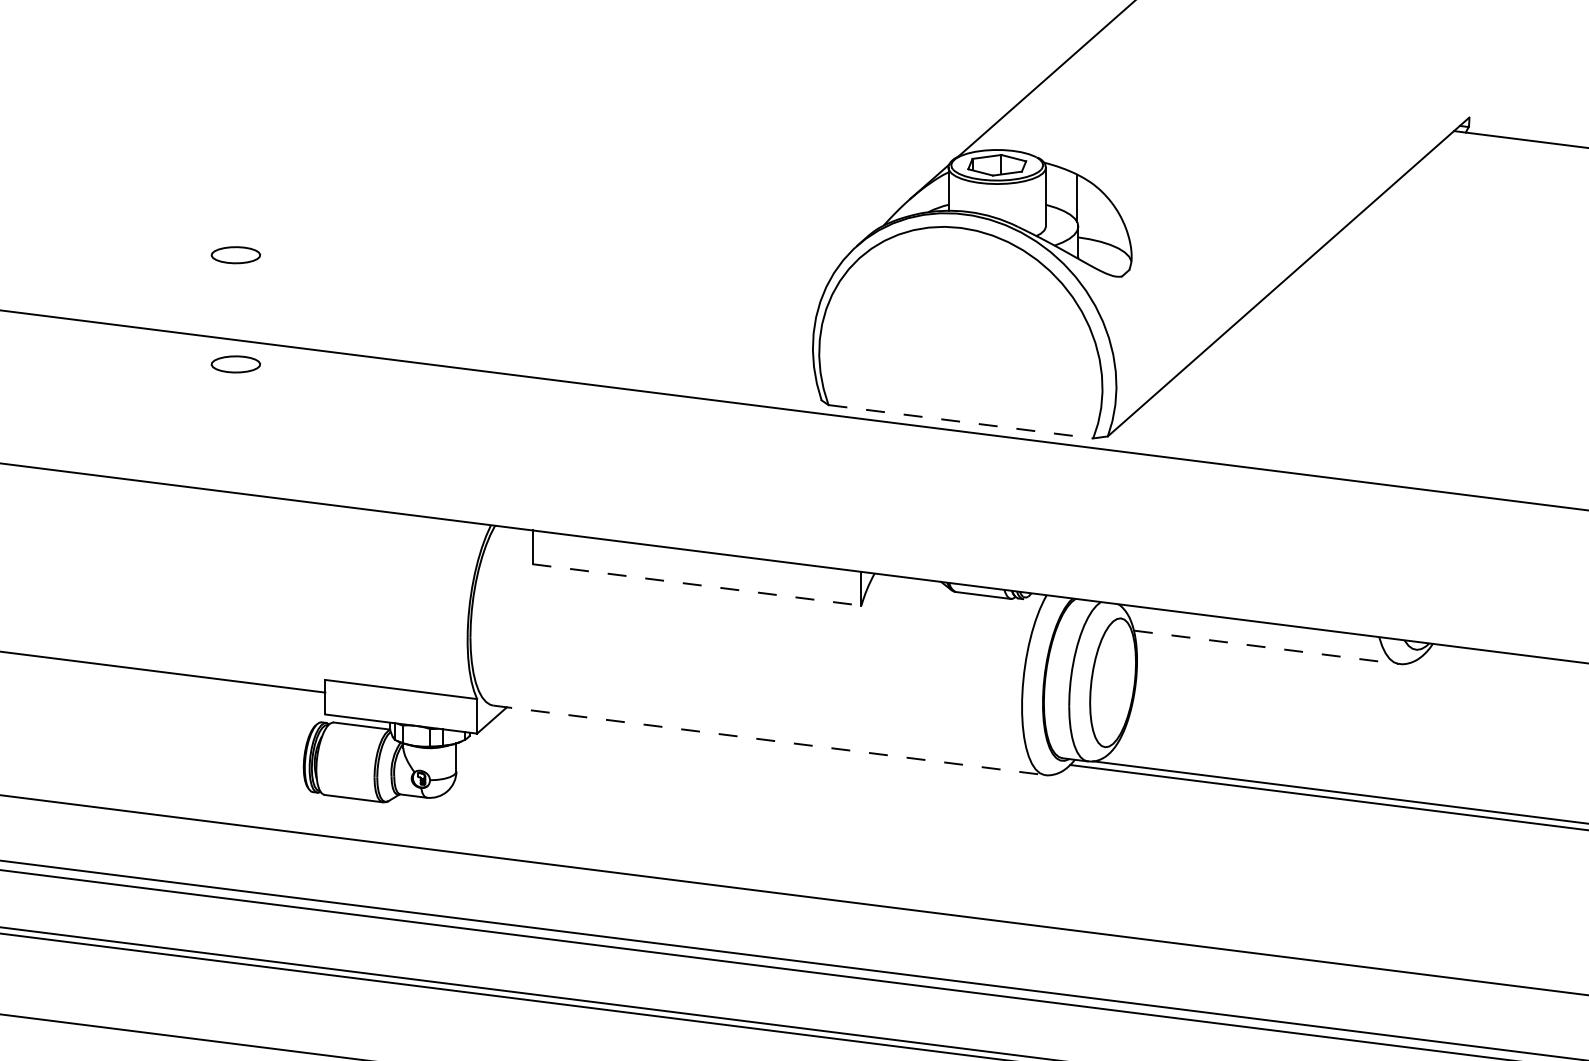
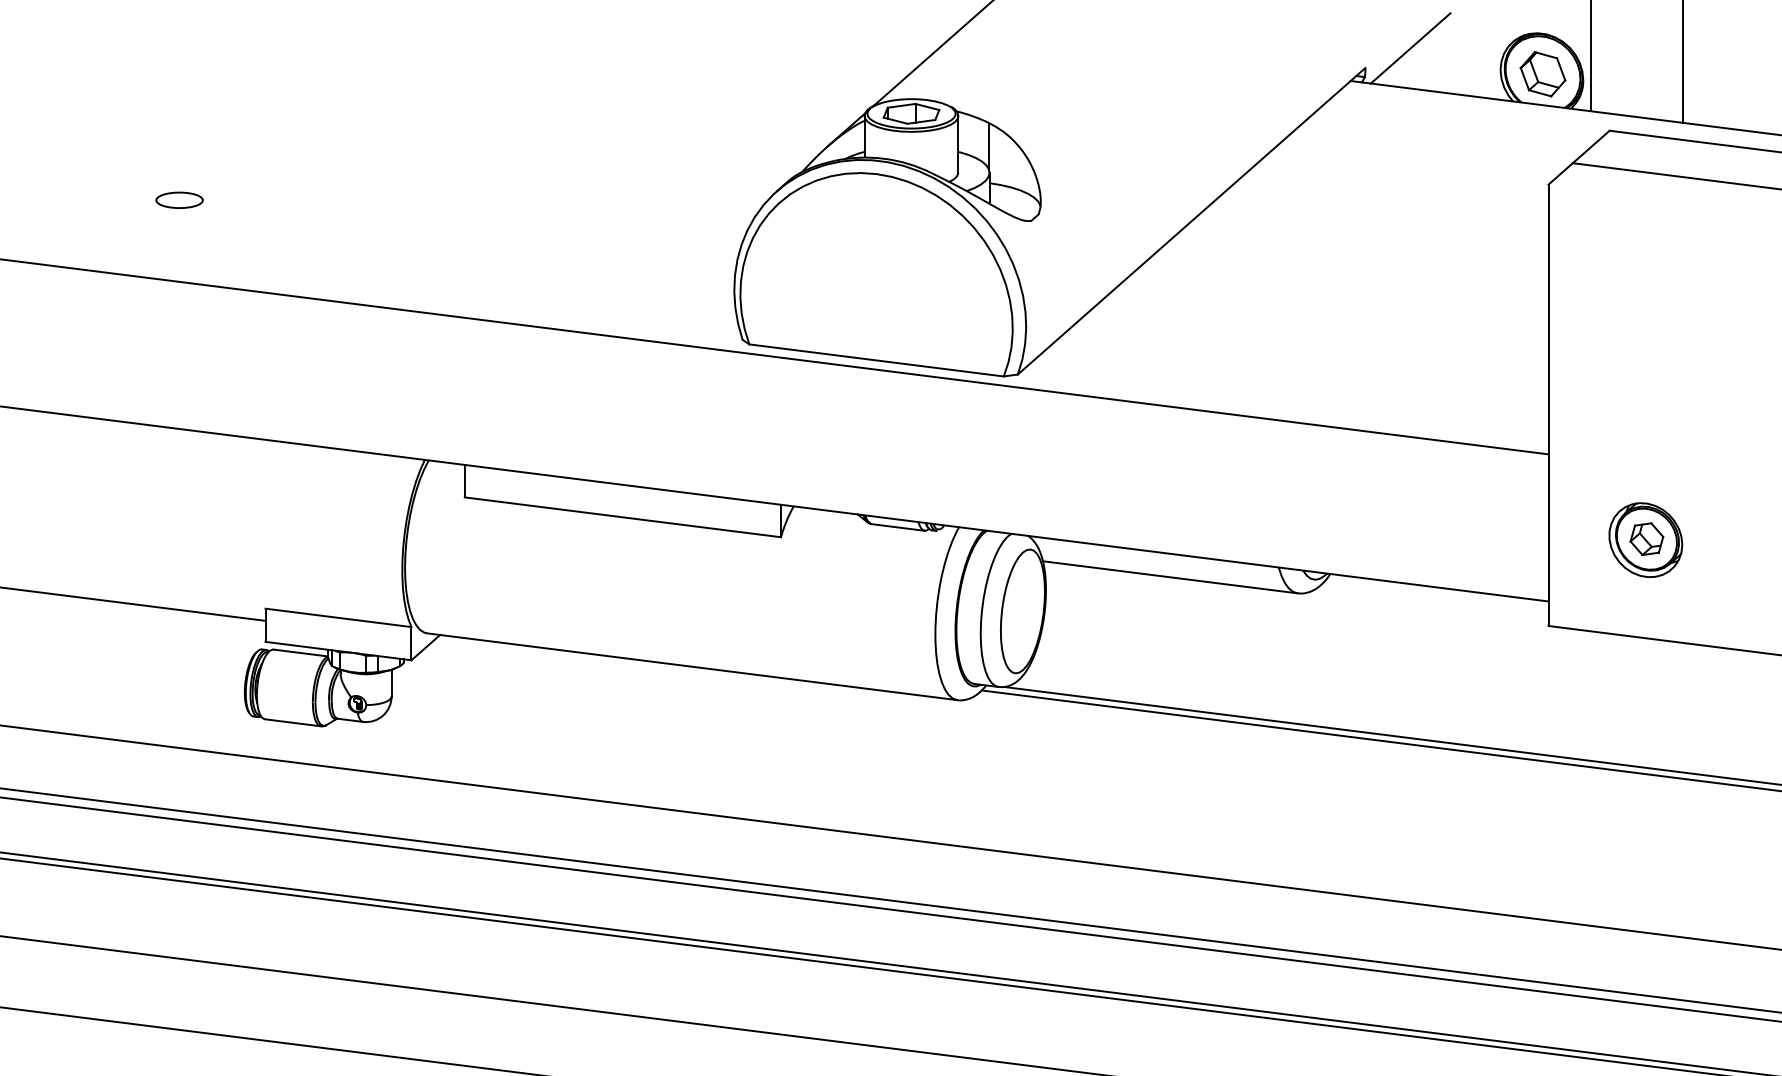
line: (1516, 97) -> (1410, 48), added
part: (235, 363) -> (179, 304), removed
line: (961, 421) -> (877, 360), dashed -> solid
line: (697, 585) -> (623, 517), dashed -> solid
line: (1266, 647) -> (1170, 577), dashed -> solid
line: (769, 740) -> (692, 666), dashed -> solid

